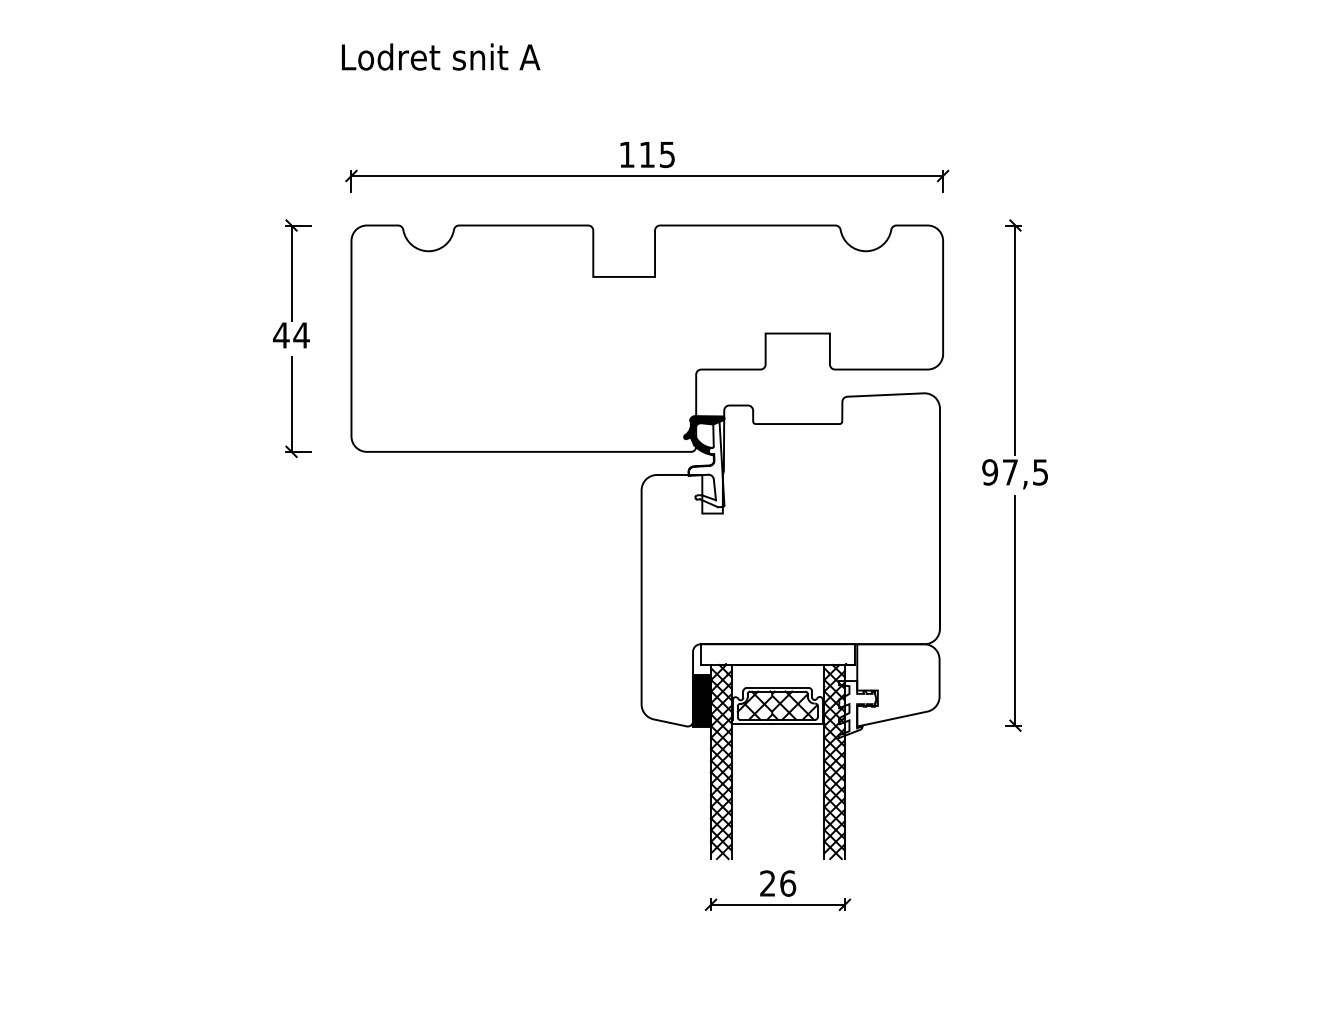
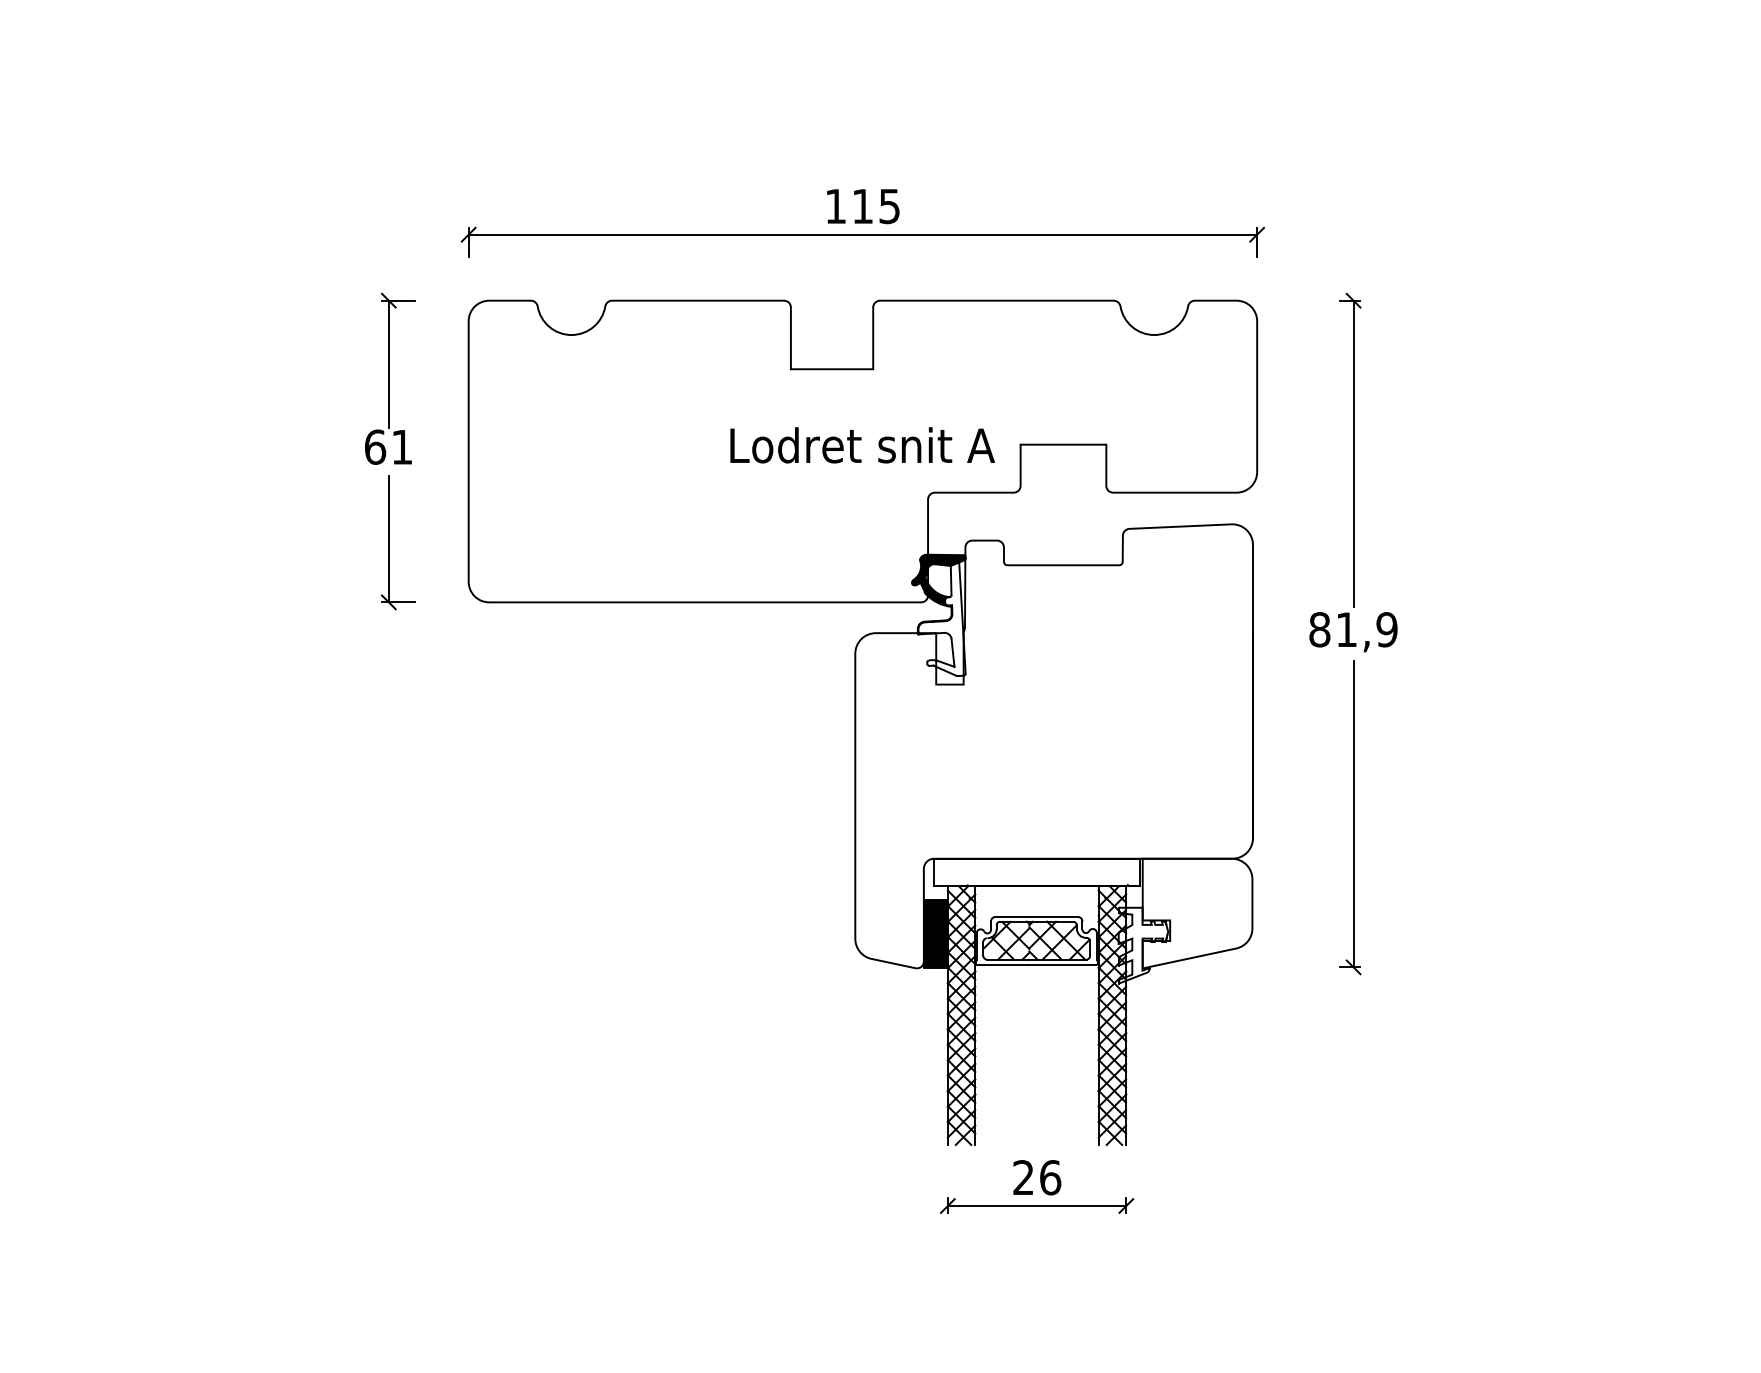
text: (441, 56) -> (863, 444), moved
text: (291, 335) -> (388, 447), 44 -> 61
text: (1015, 472) -> (1353, 629), 97,5 -> 81,9

